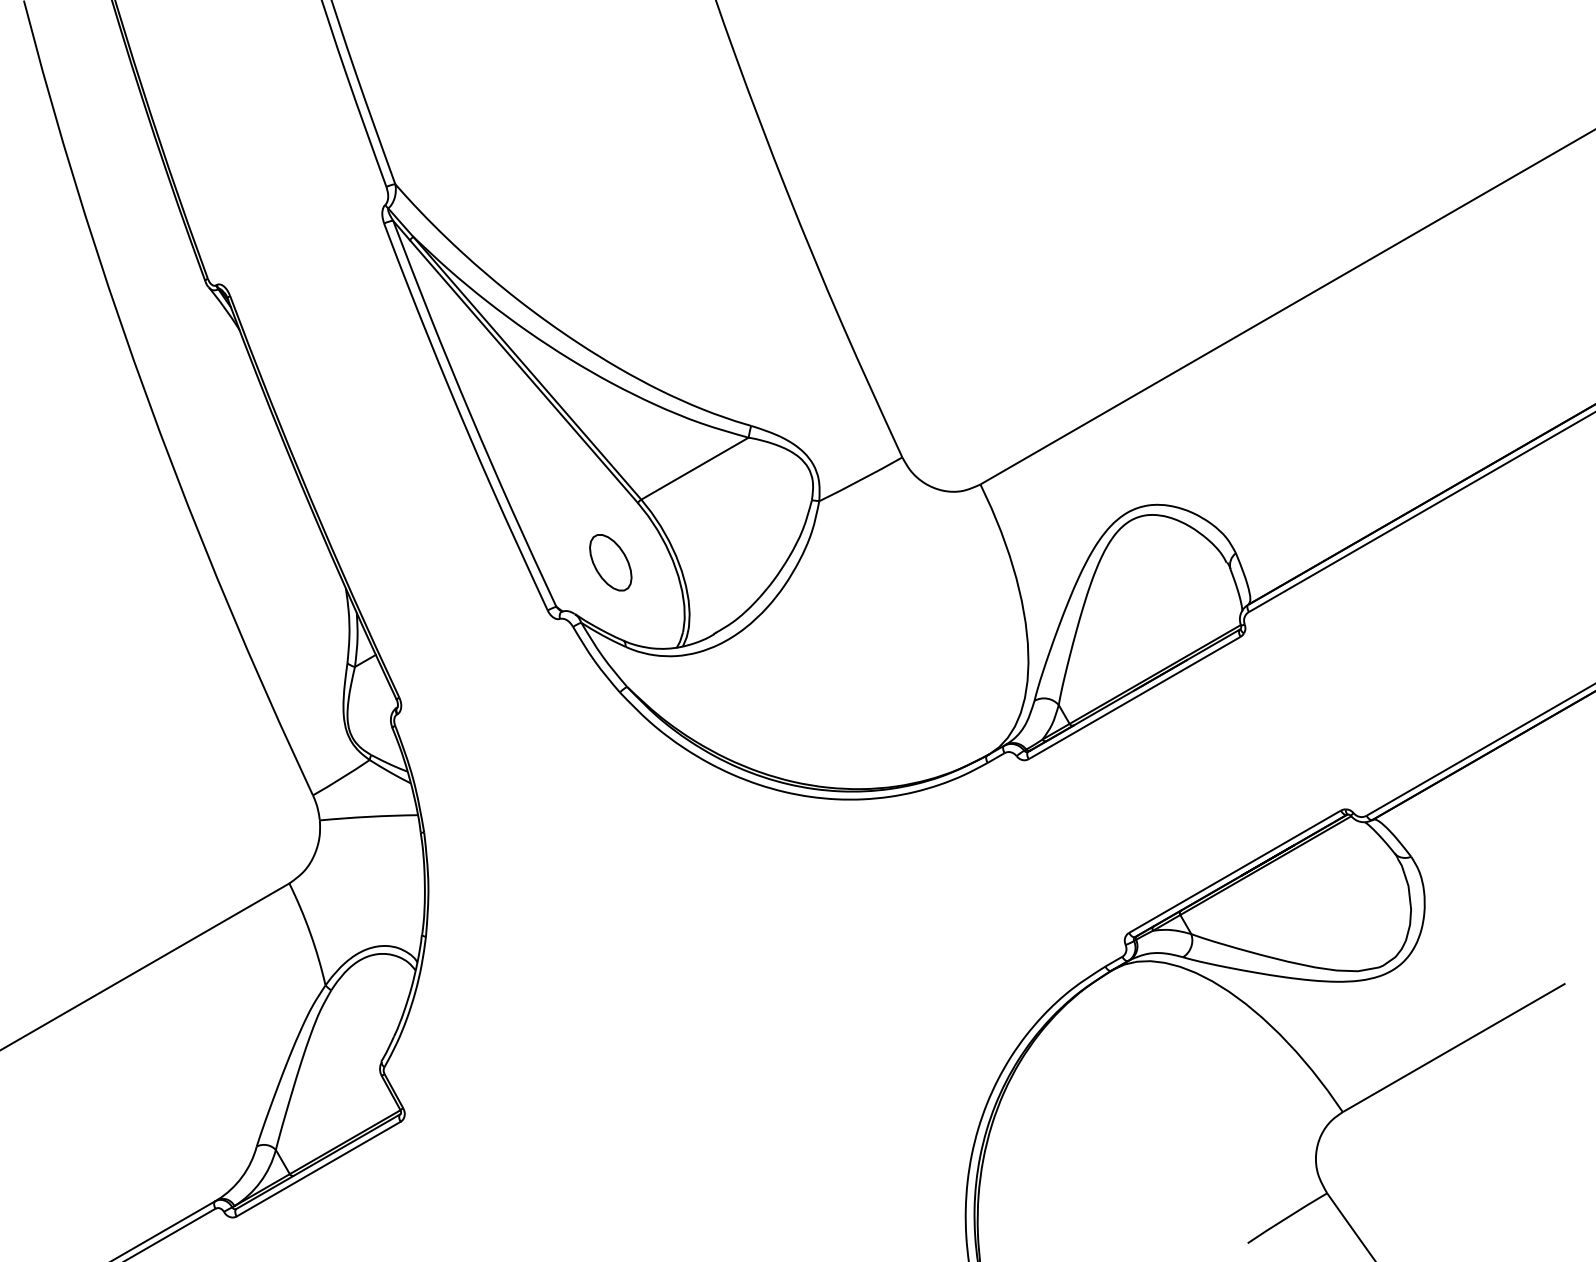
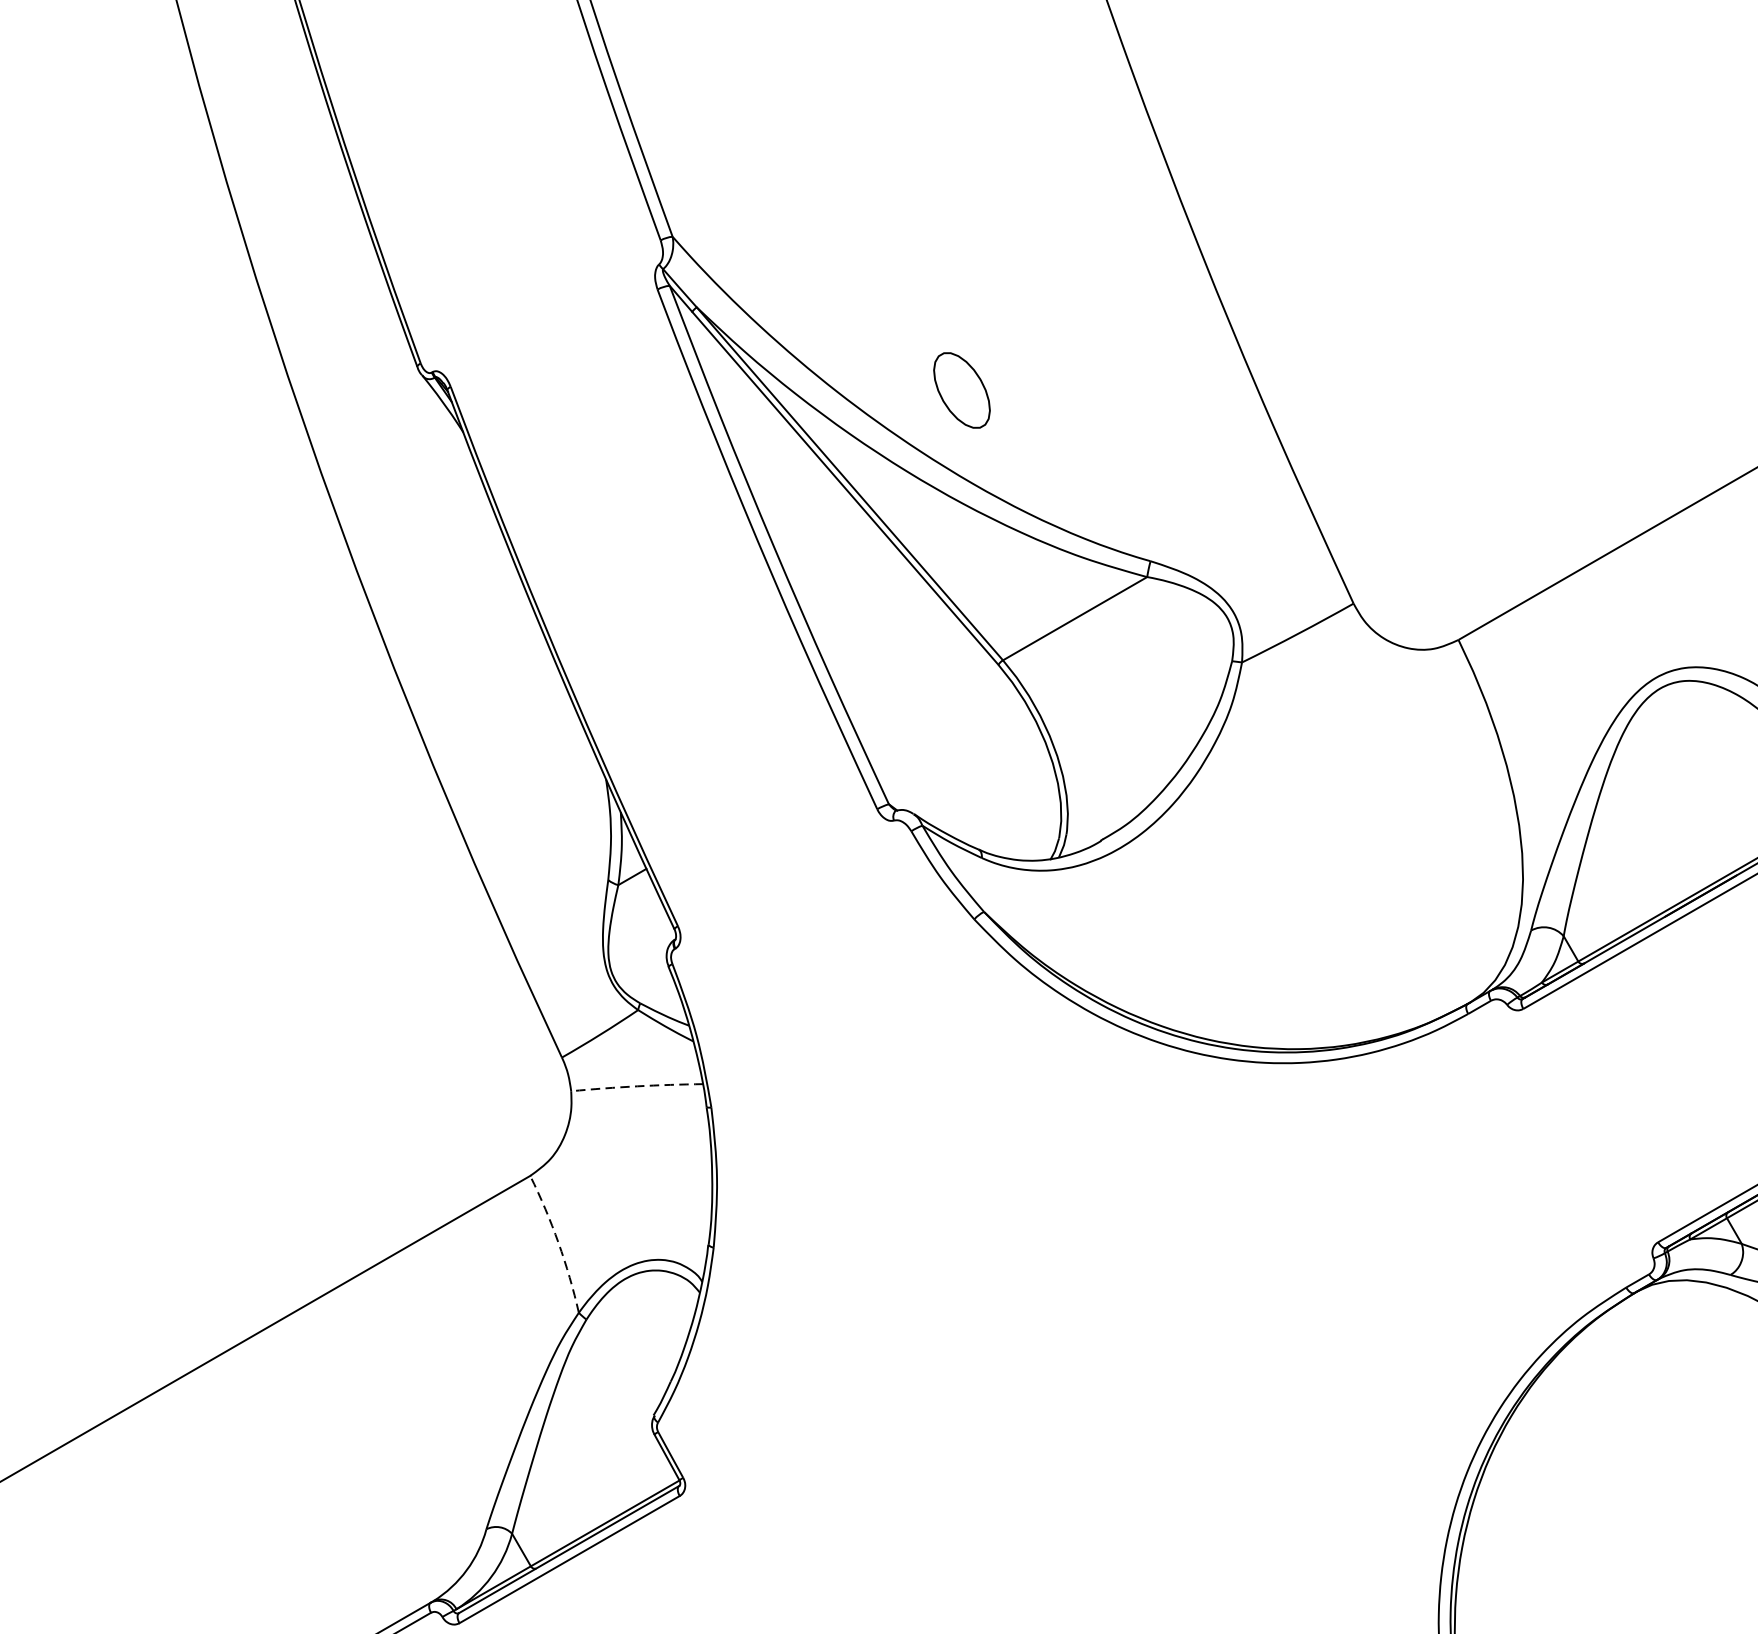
part: (610, 562) -> (961, 390), moved
arc: (369, 816) -> (637, 1085), solid -> dashed
arc: (310, 933) -> (558, 1243), solid -> dashed

